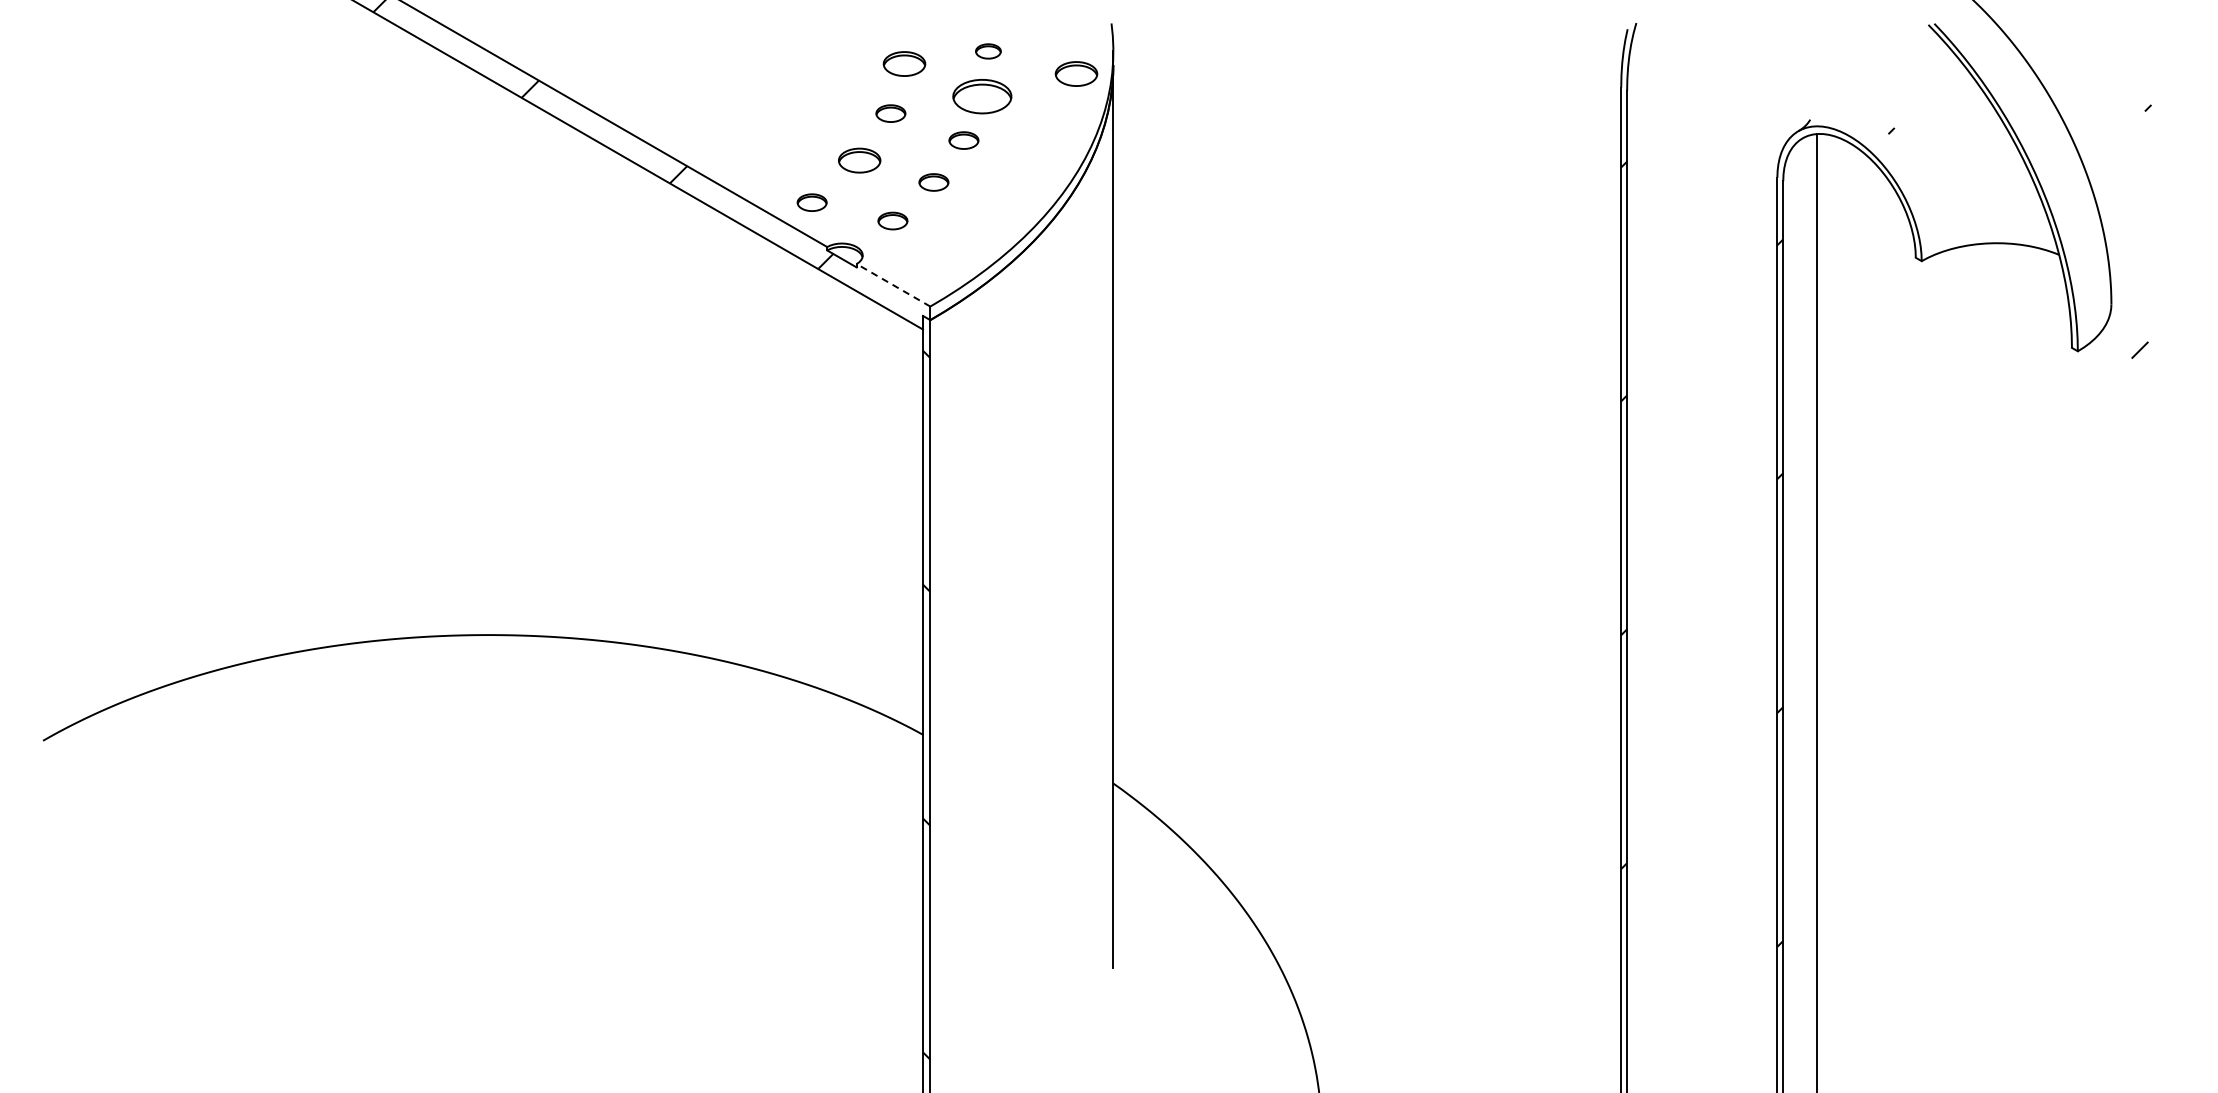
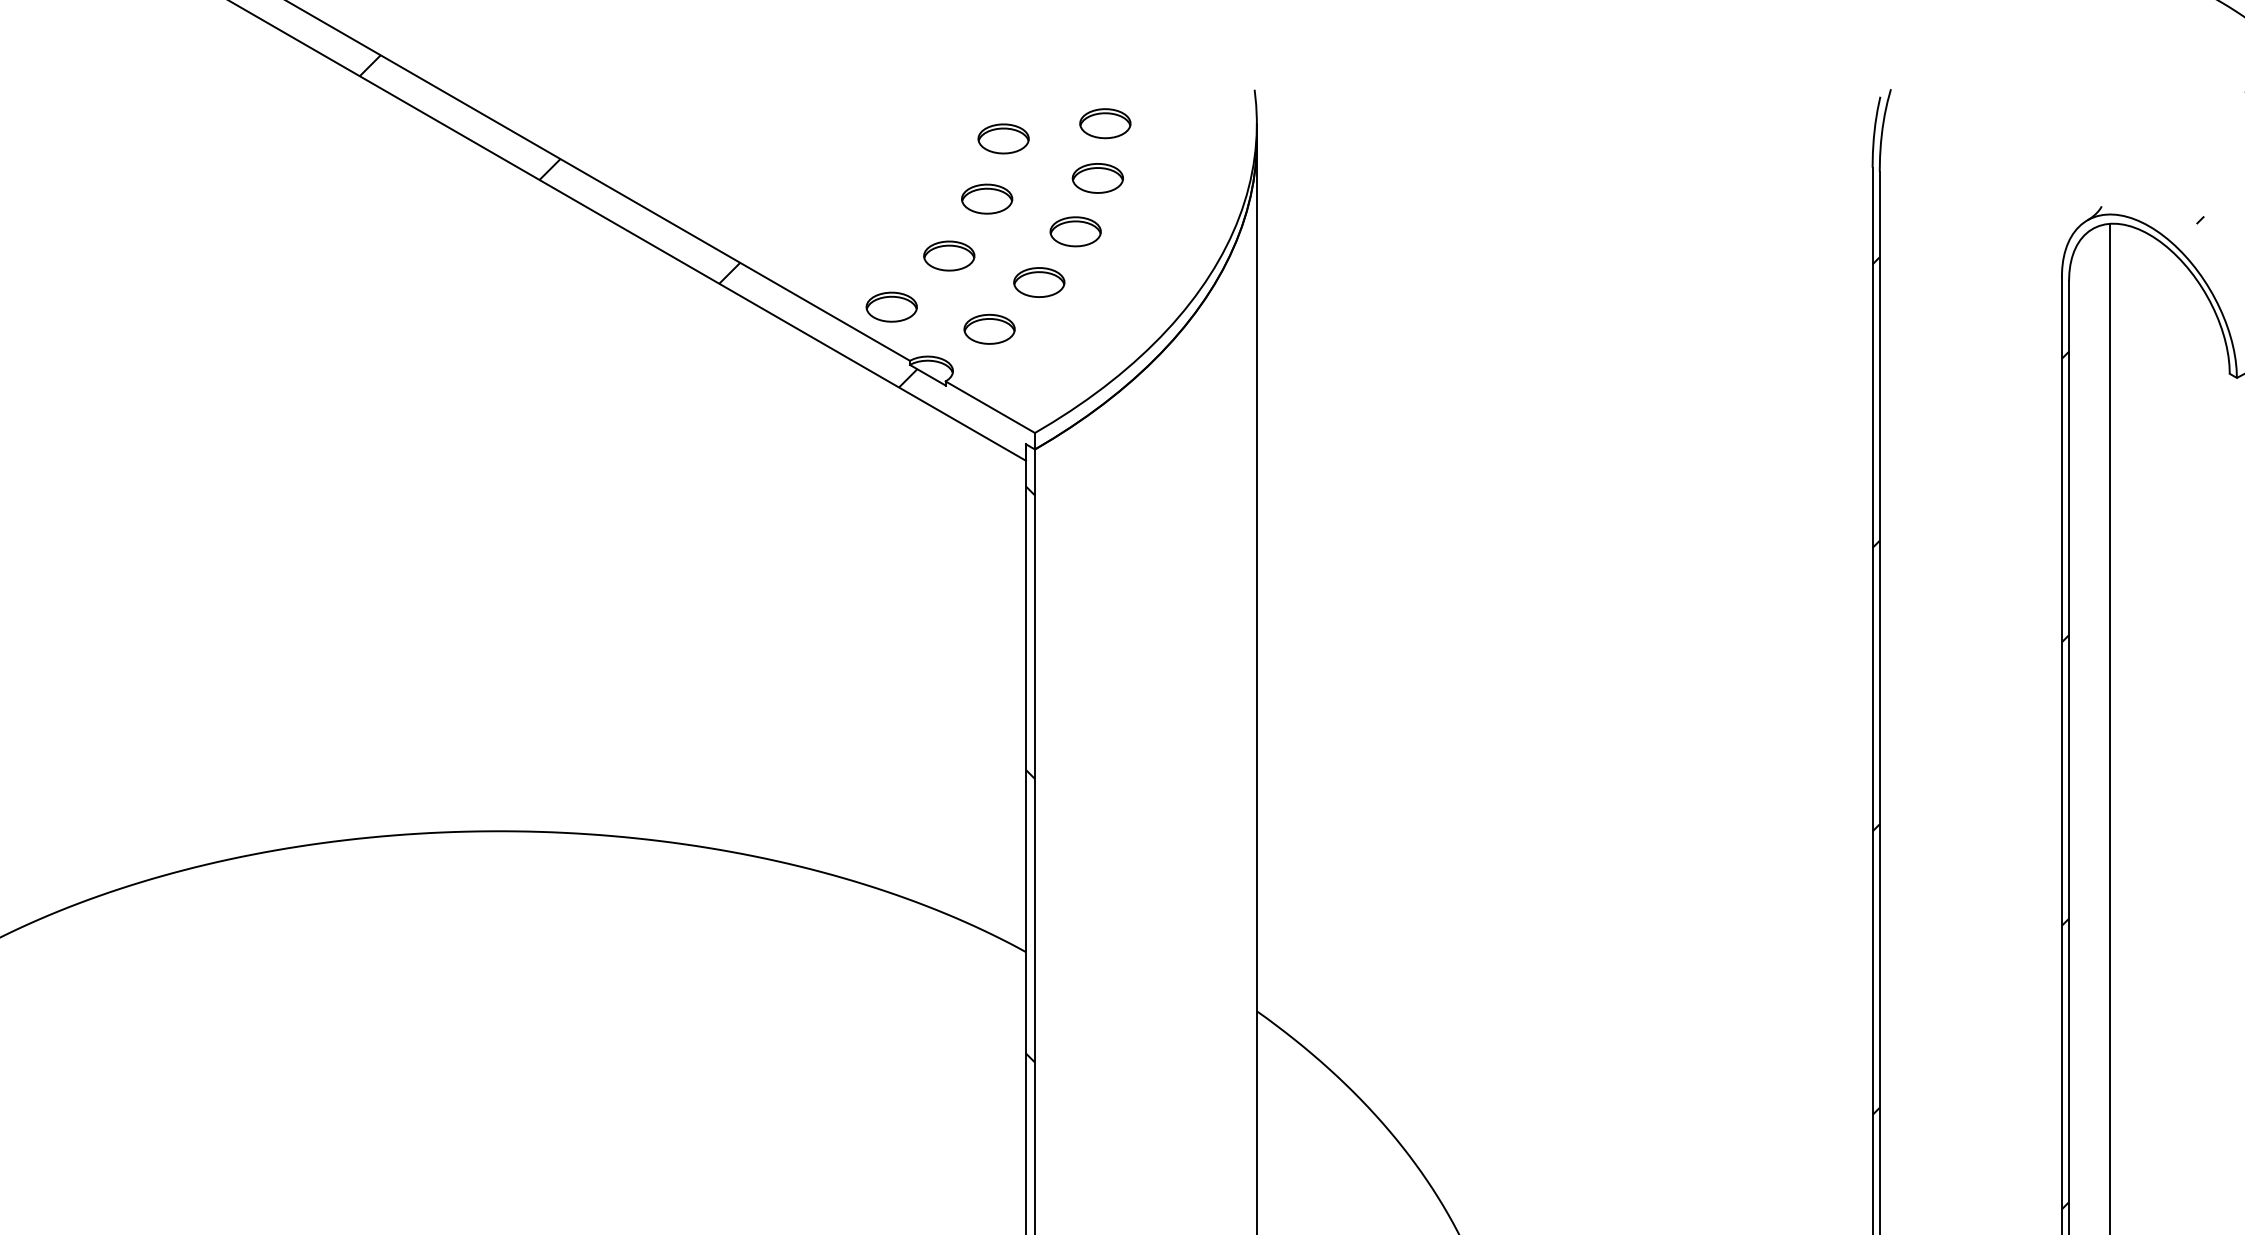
part: (988, 51) -> (1105, 123), size x1.67
part: (1076, 73) -> (1212, 150), removed
part: (981, 96) -> (1097, 178), size x0.71
part: (890, 113) -> (986, 198), size x1.43
part: (963, 140) -> (1075, 231), size x1.43
part: (933, 182) -> (1038, 282), size x1.43
part: (811, 202) -> (890, 306), size x1.43
part: (892, 220) -> (989, 328), size x1.43
line: (893, 285) -> (990, 407), dashed -> solid

